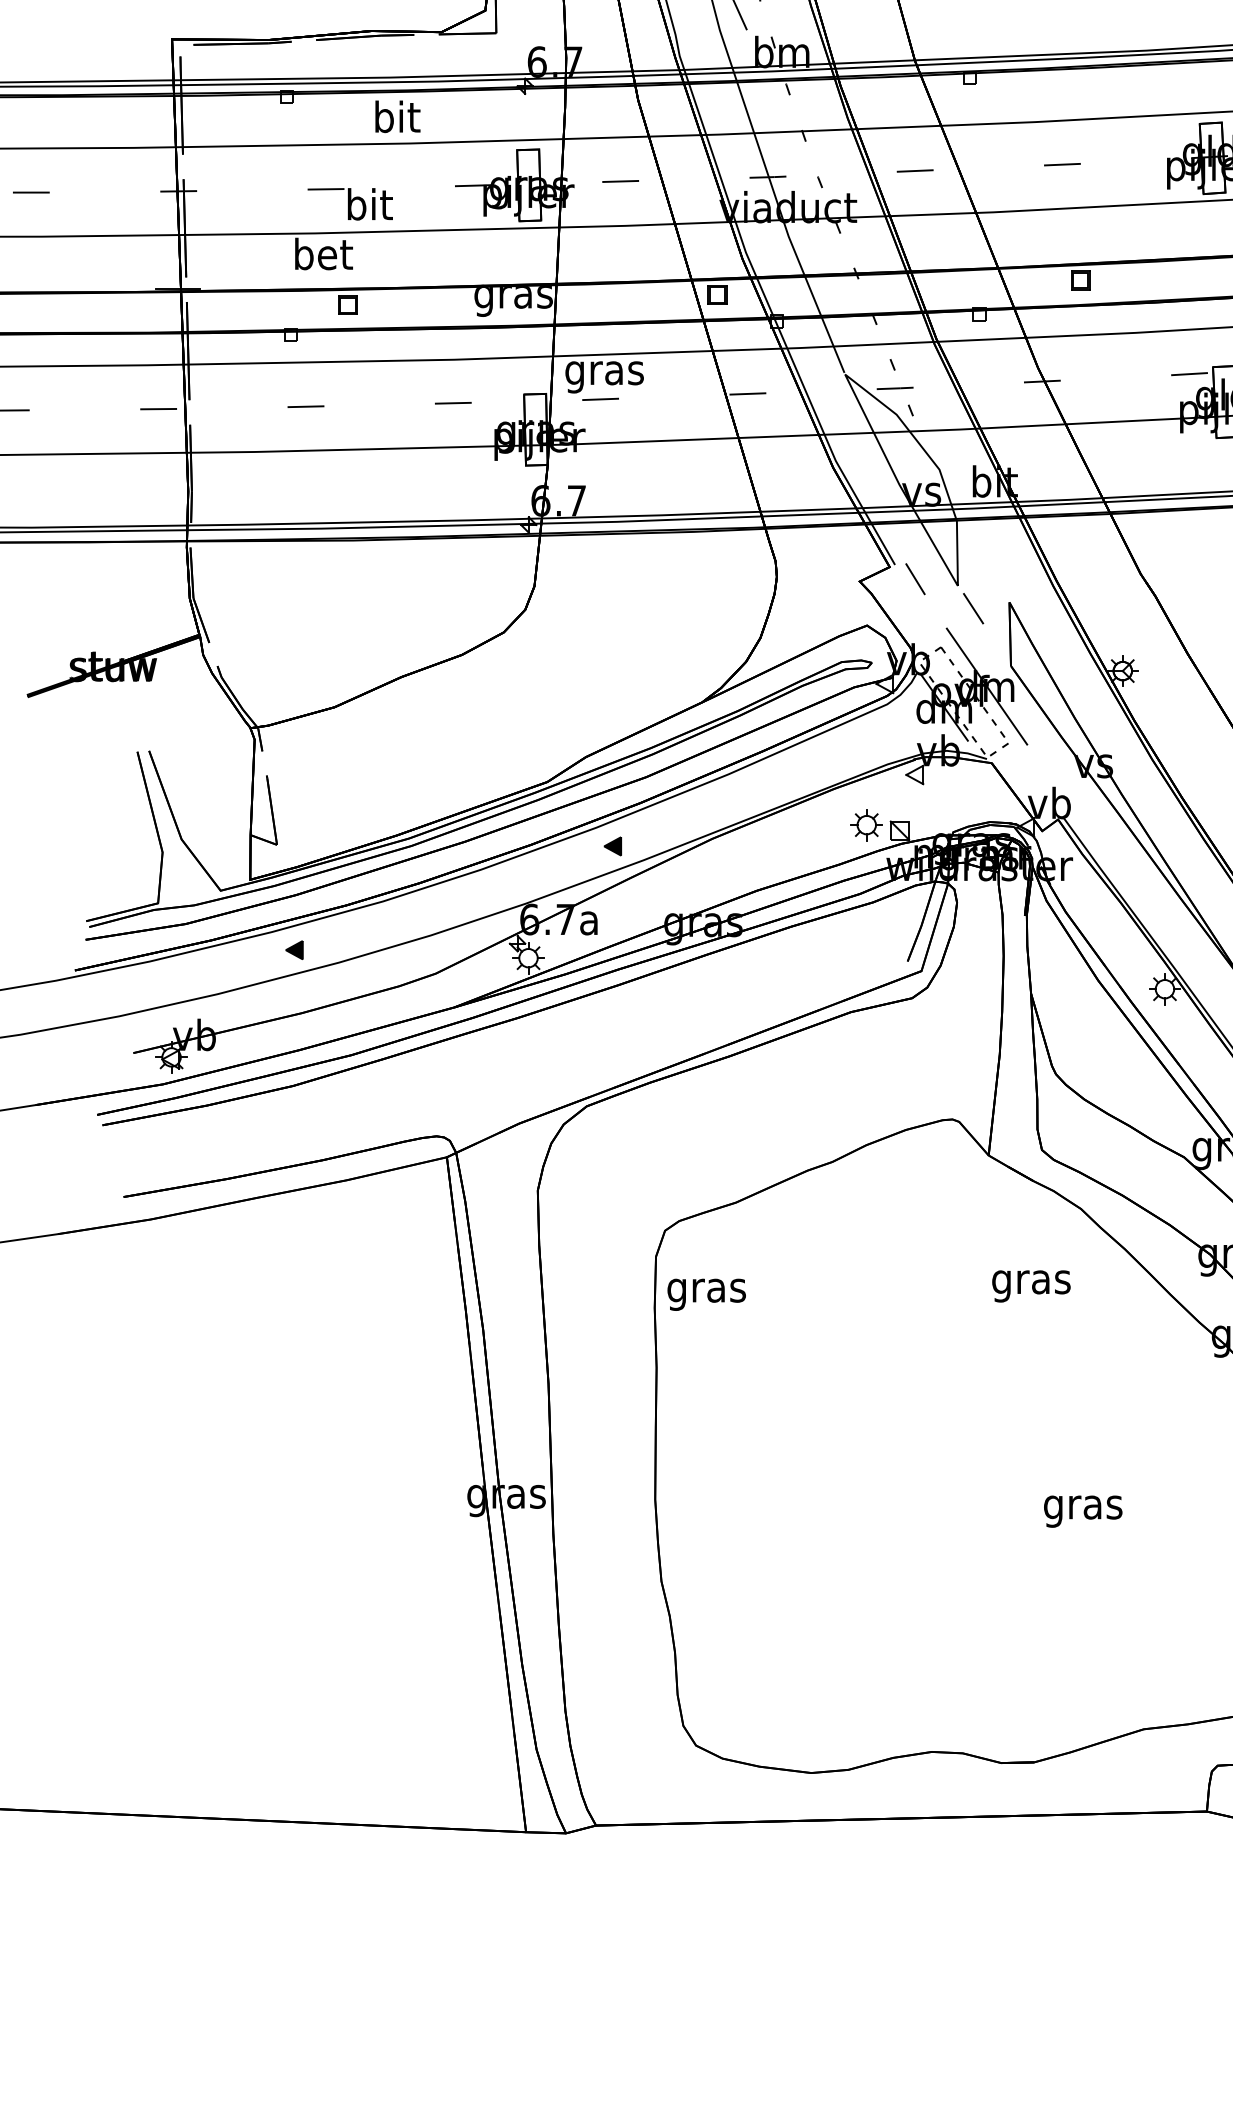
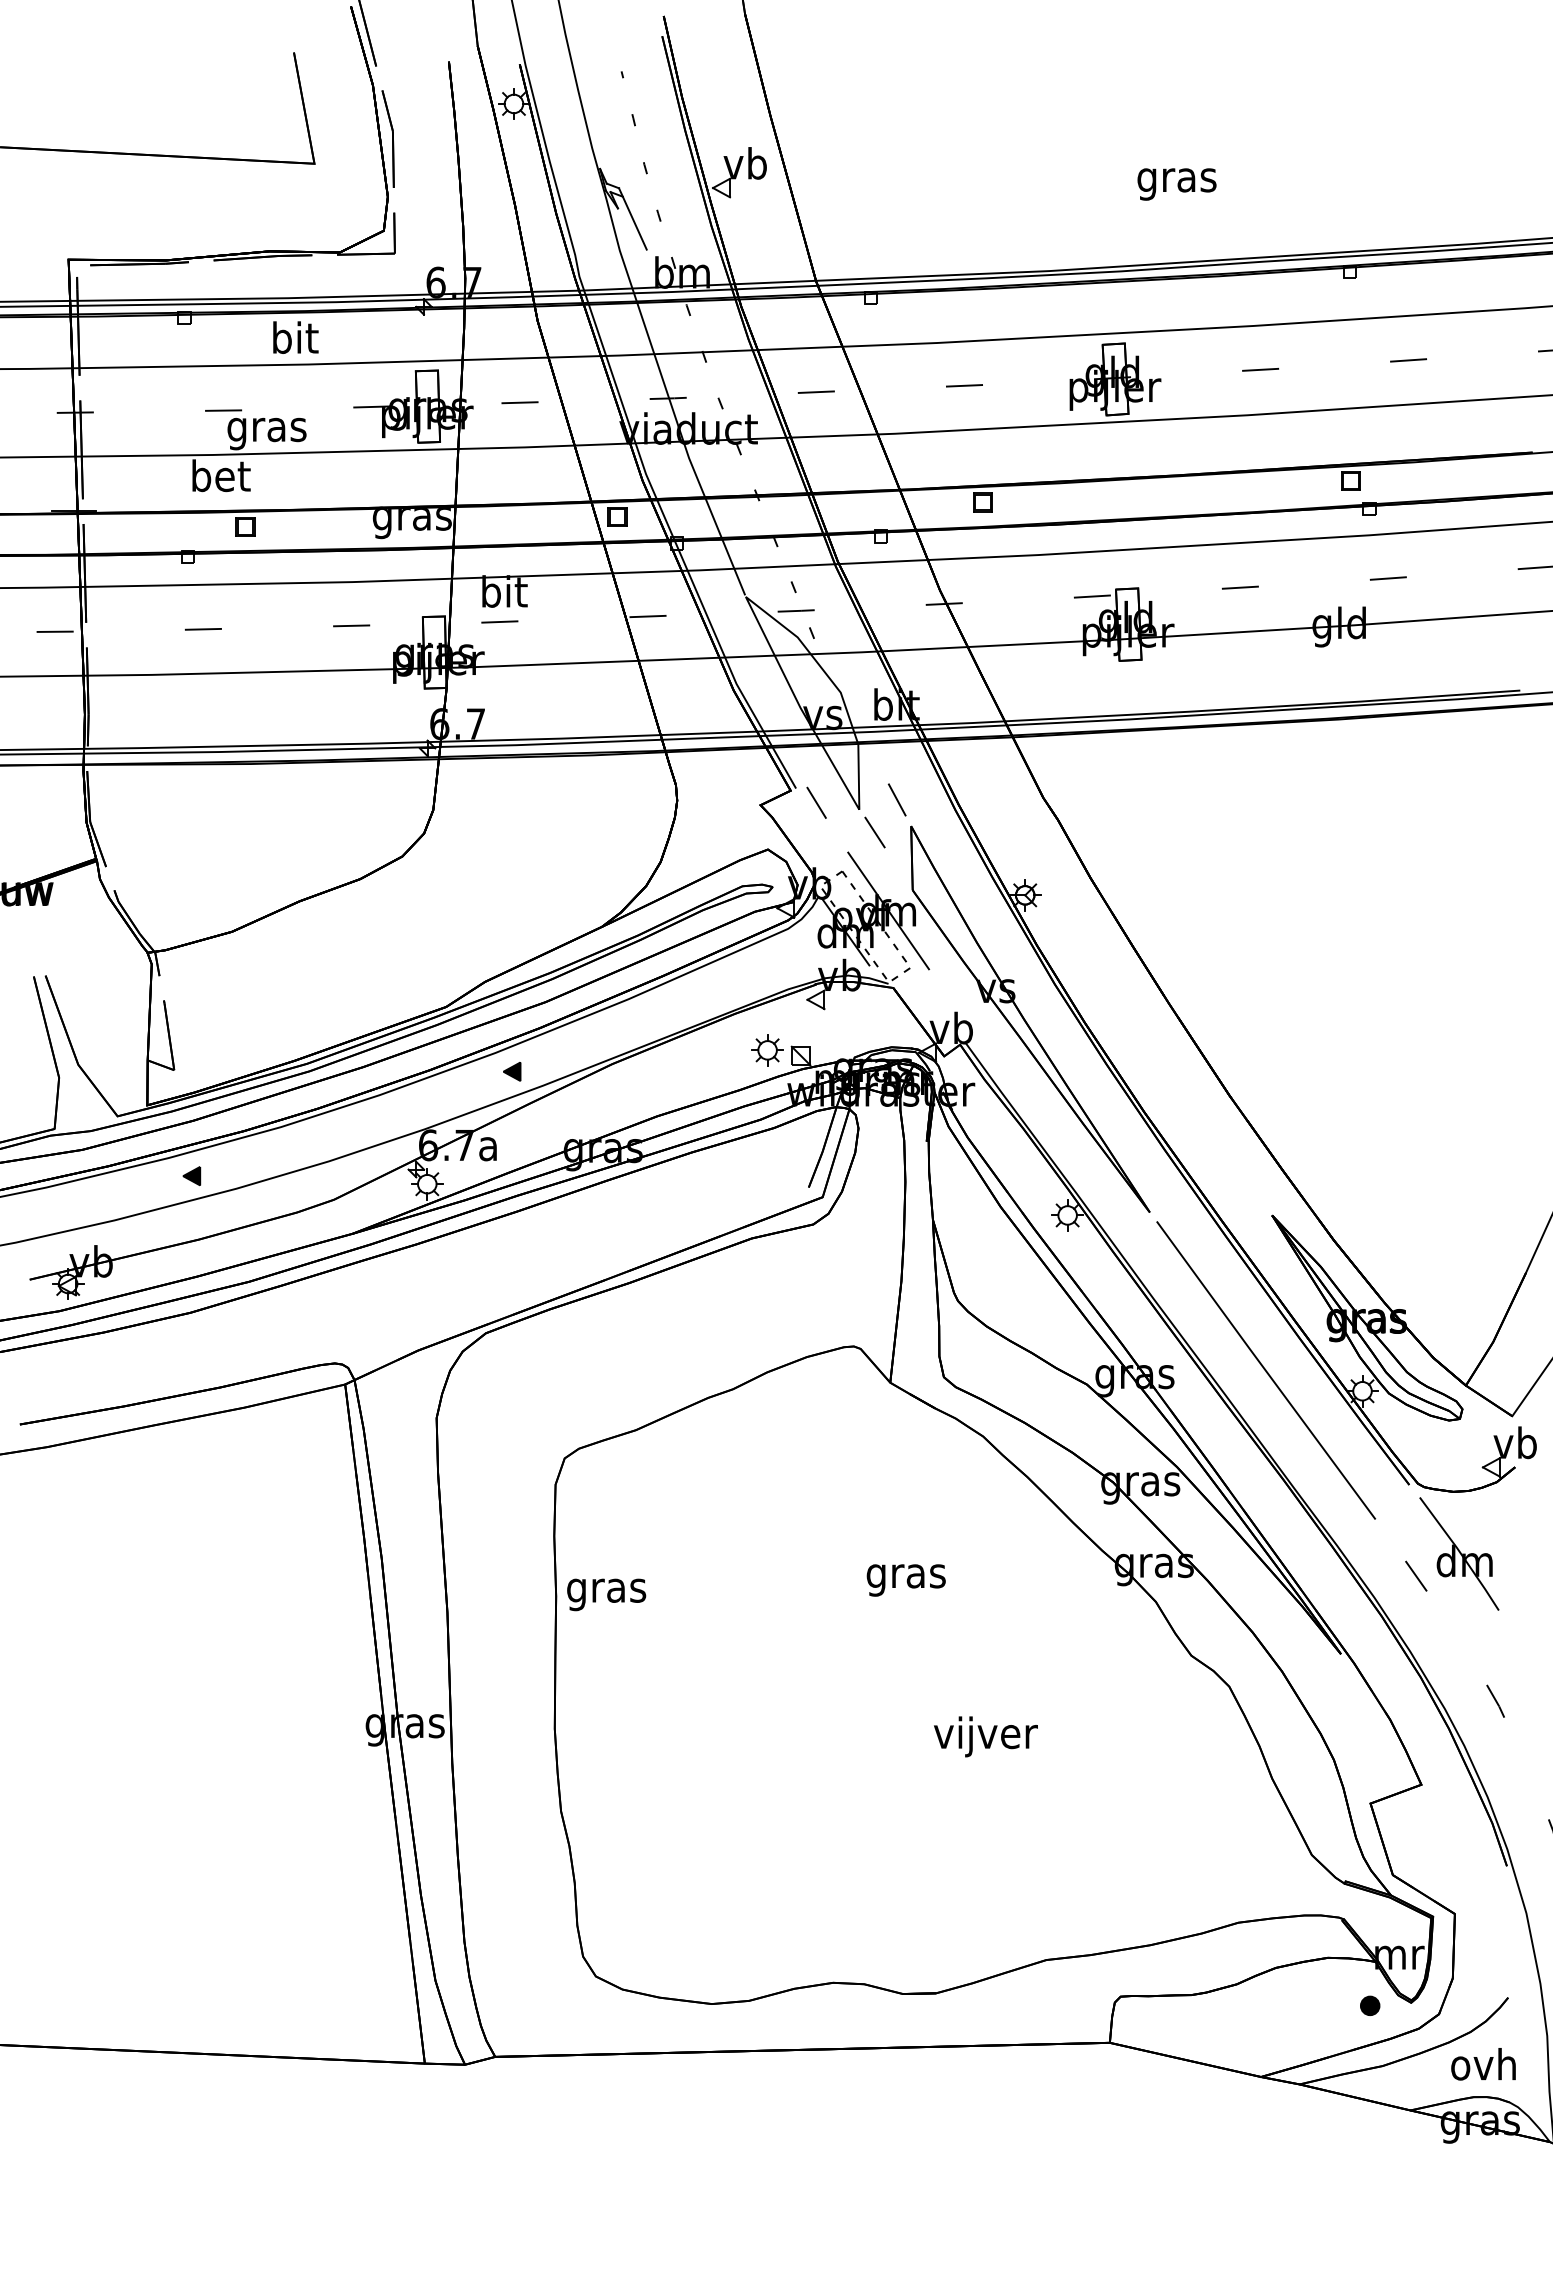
text: (368, 208) -> (266, 429), bit -> gras
text: (604, 373) -> (503, 595), gras -> bit
line: (994, 575) -> (896, 799), added
text: (1030, 1286) -> (905, 1580), moved
text: (706, 1294) -> (606, 1594), moved
text: (1083, 1507) -> (985, 1736), gras -> vijver

